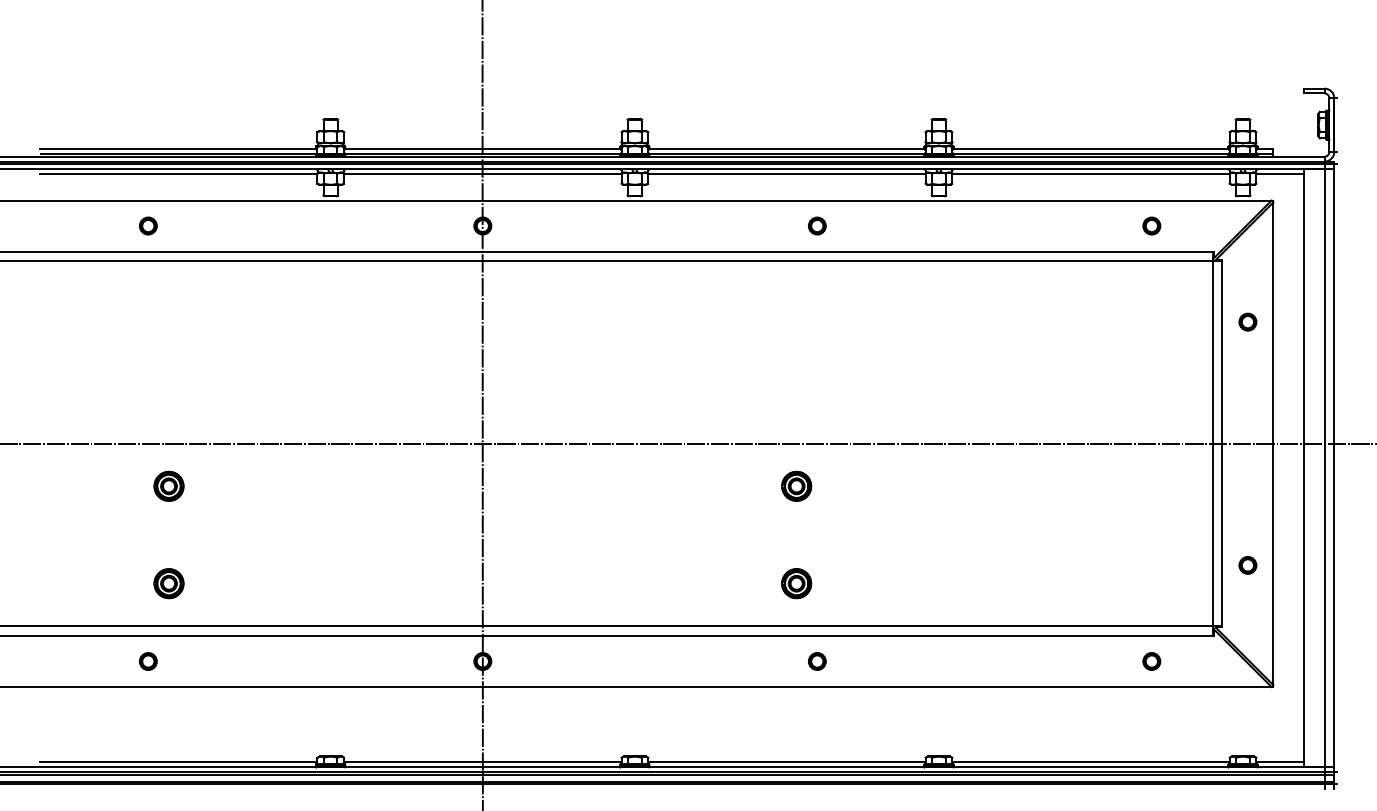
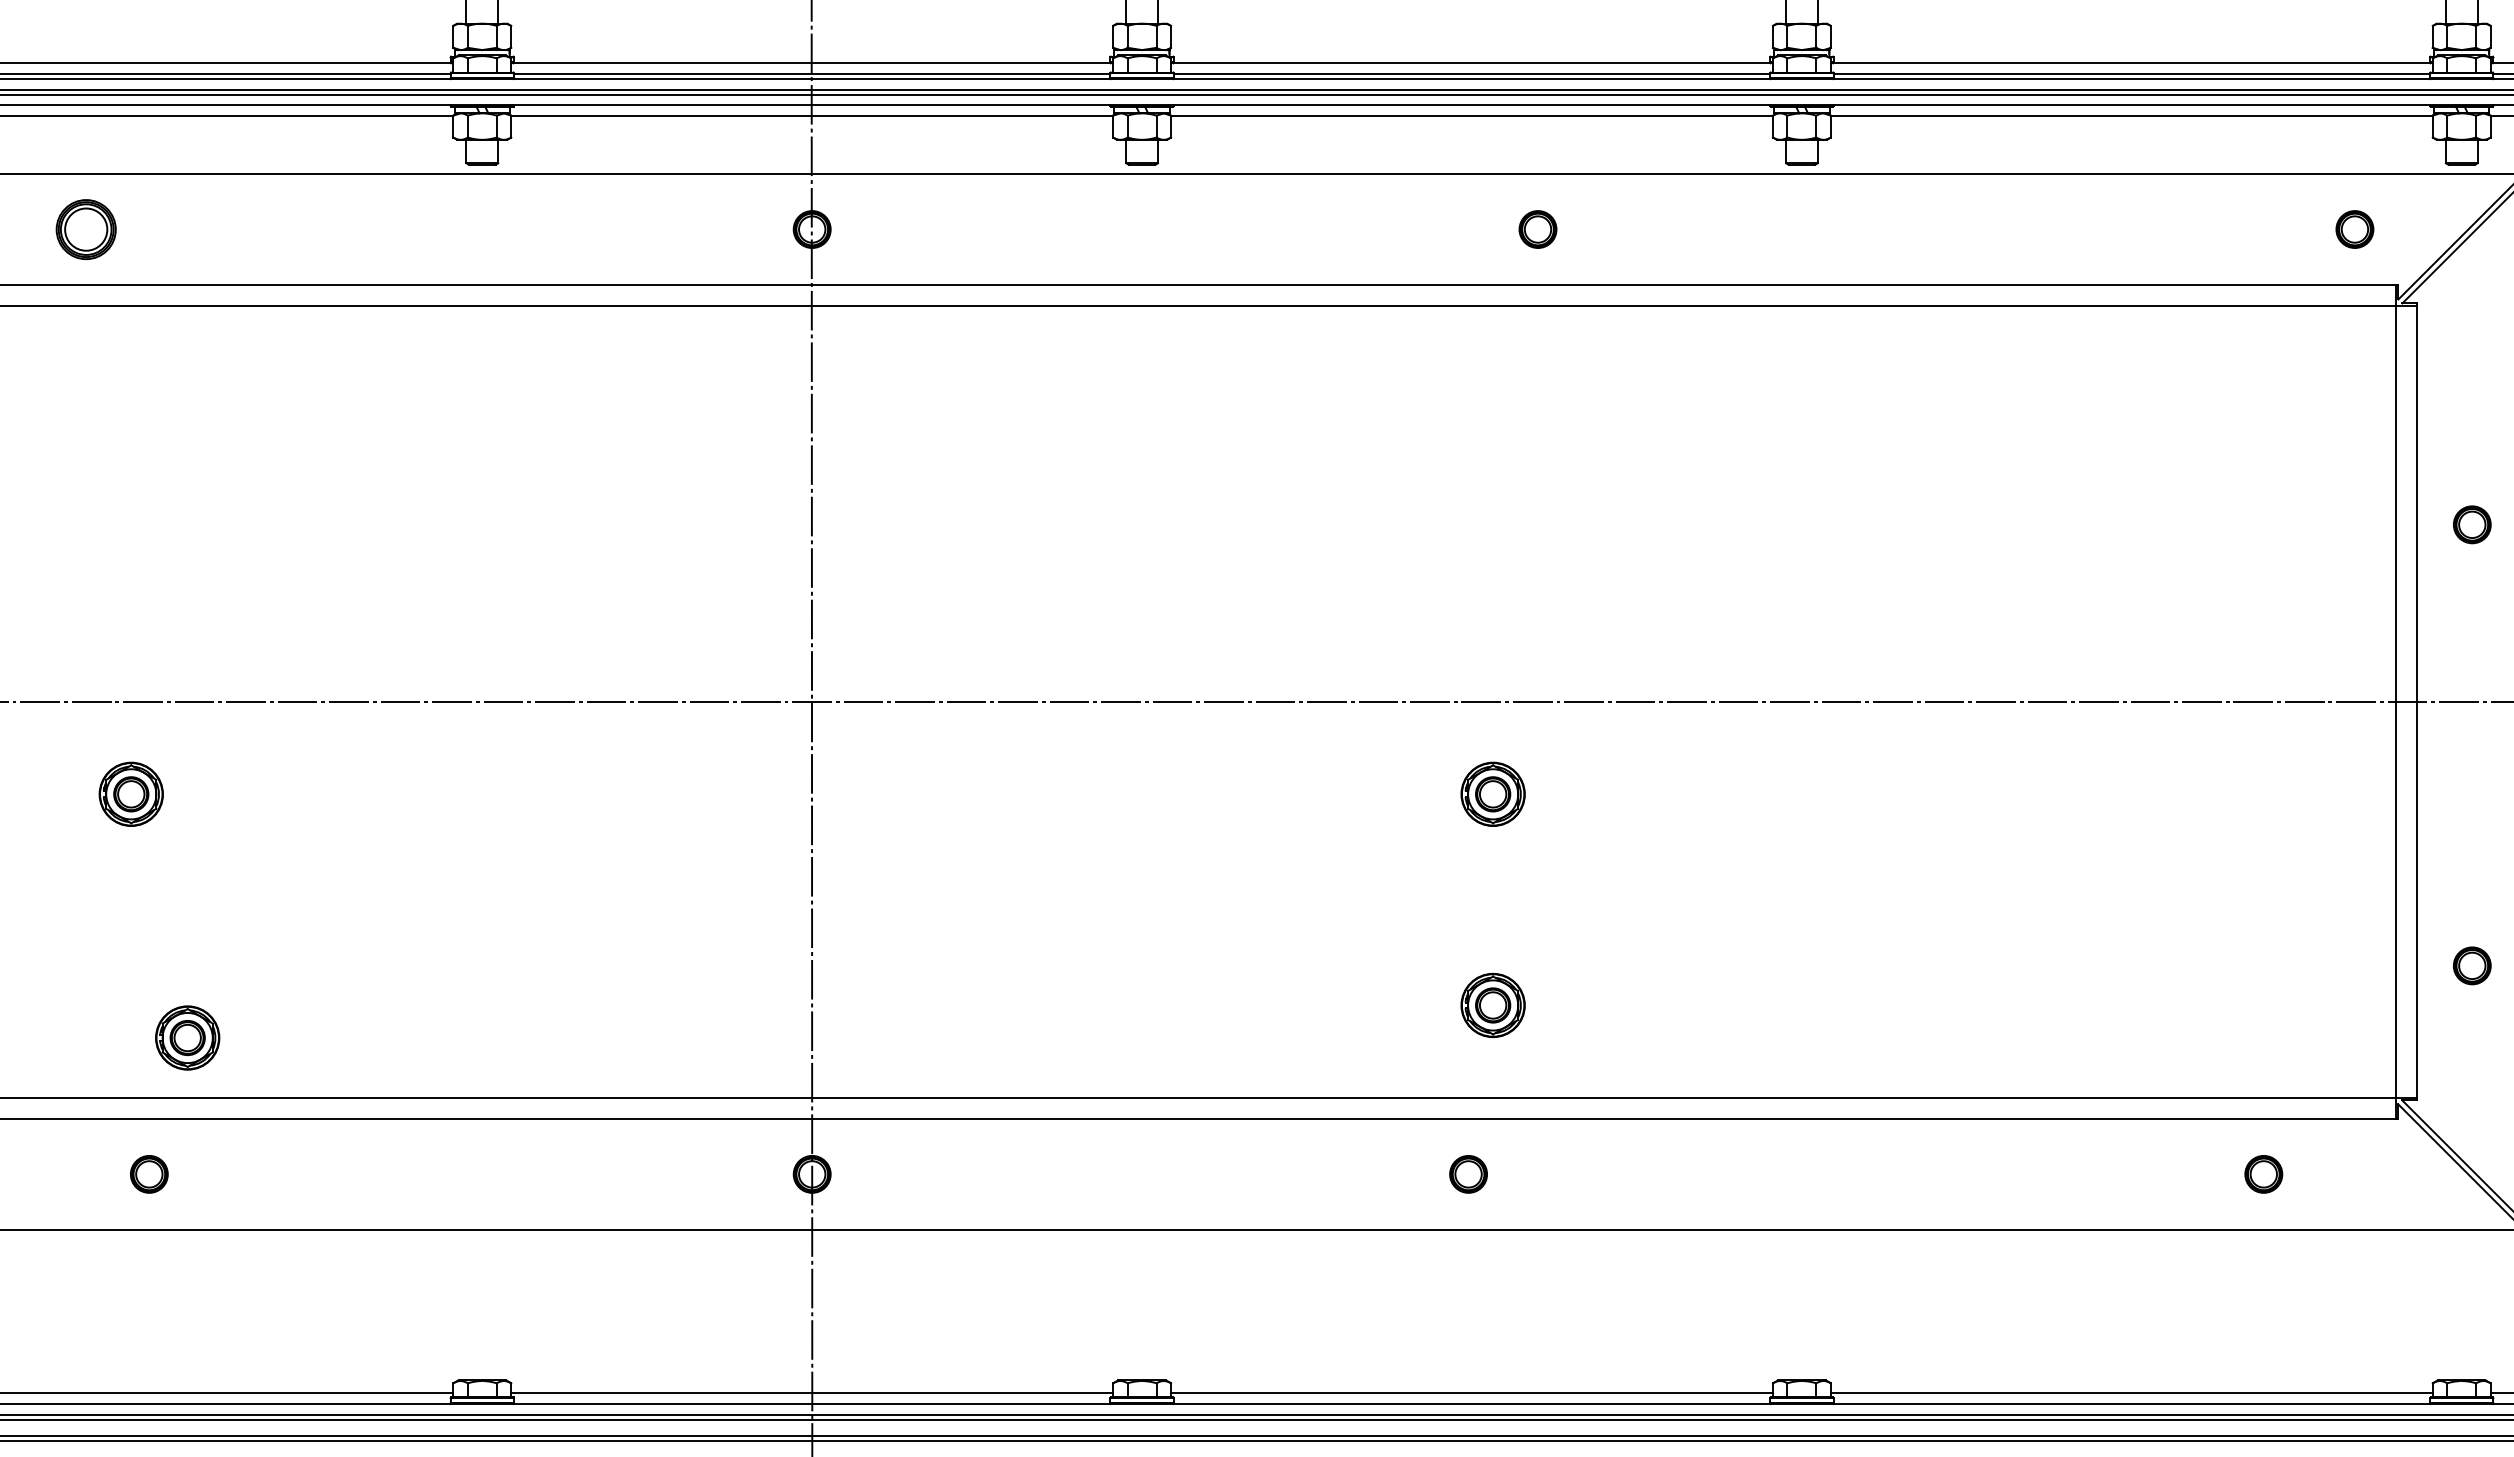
part: (148, 225) -> (86, 228), size x1.6
part: (1151, 225) -> (2354, 228), moved
part: (1247, 321) -> (2471, 523), moved
part: (168, 583) -> (186, 1037), moved
part: (148, 661) -> (149, 1174), moved
part: (817, 661) -> (1468, 1174), moved

